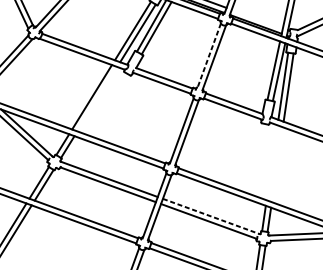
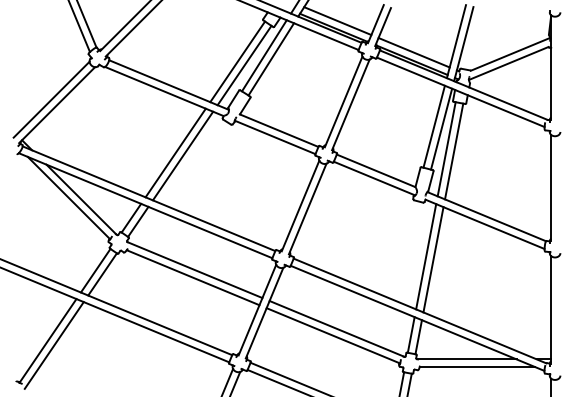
line: (256, 18) -> (413, 52), added
line: (208, 56) -> (343, 102), dashed -> solid
line: (96, 98) -> (182, 155), added
line: (272, 162) -> (426, 256), added
line: (277, 164) -> (433, 259), added
line: (211, 216) -> (336, 328), dashed -> solid

